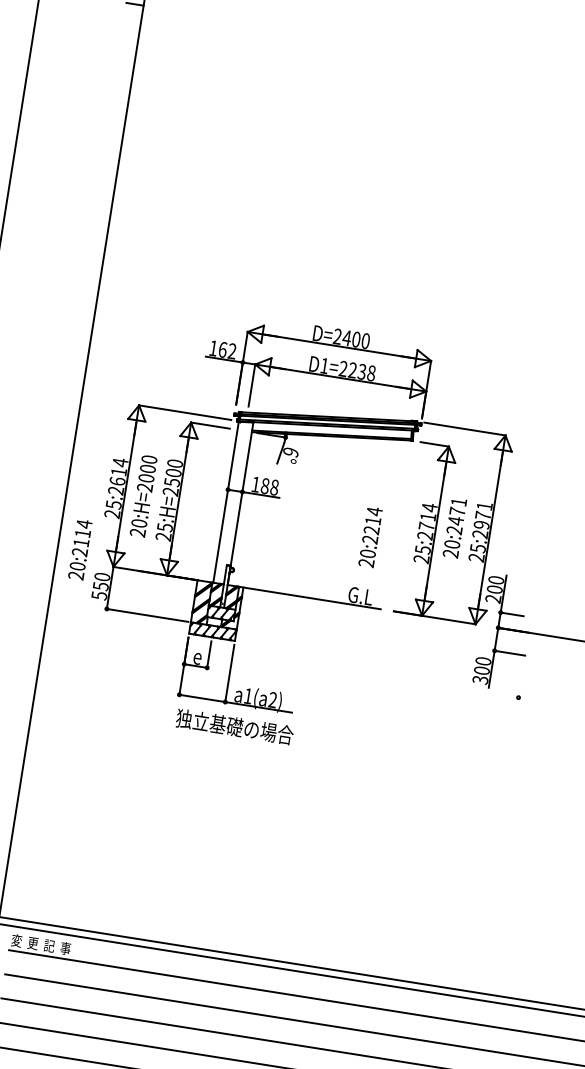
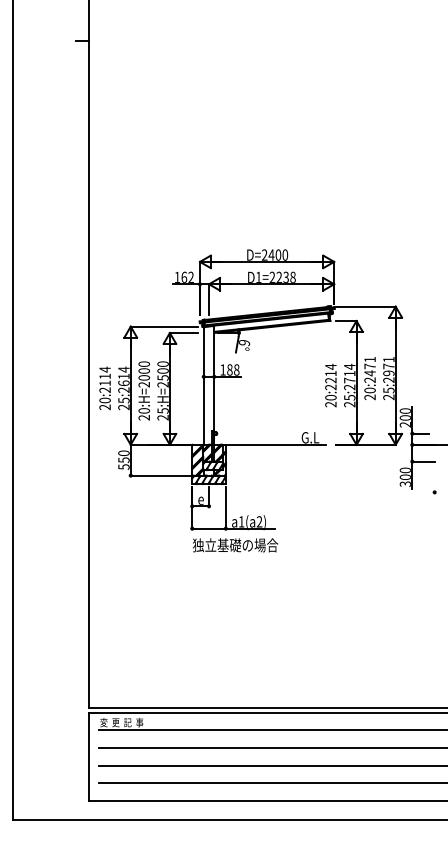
text: (370, 537) -> (330, 385), moved
text: (79, 549) -> (104, 388), moved

